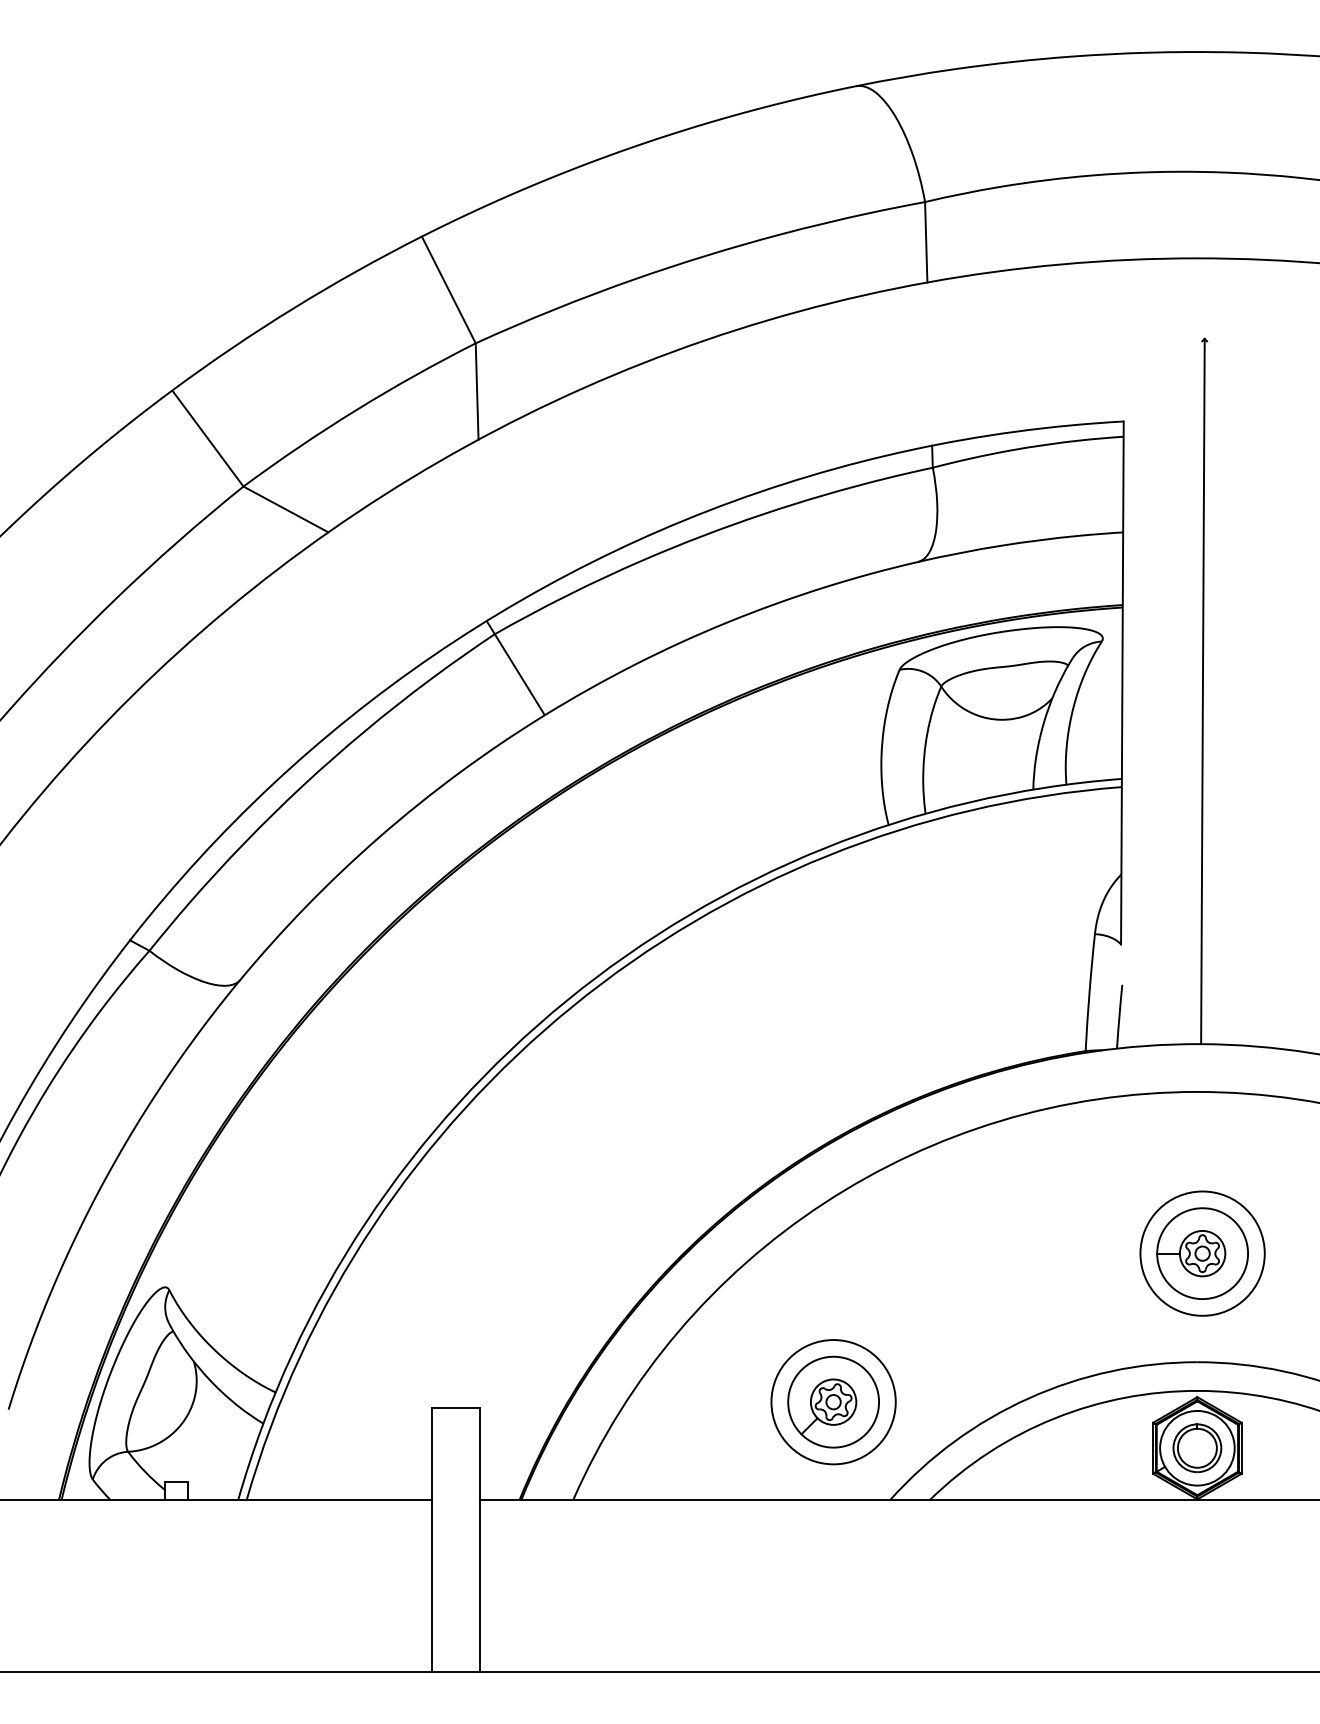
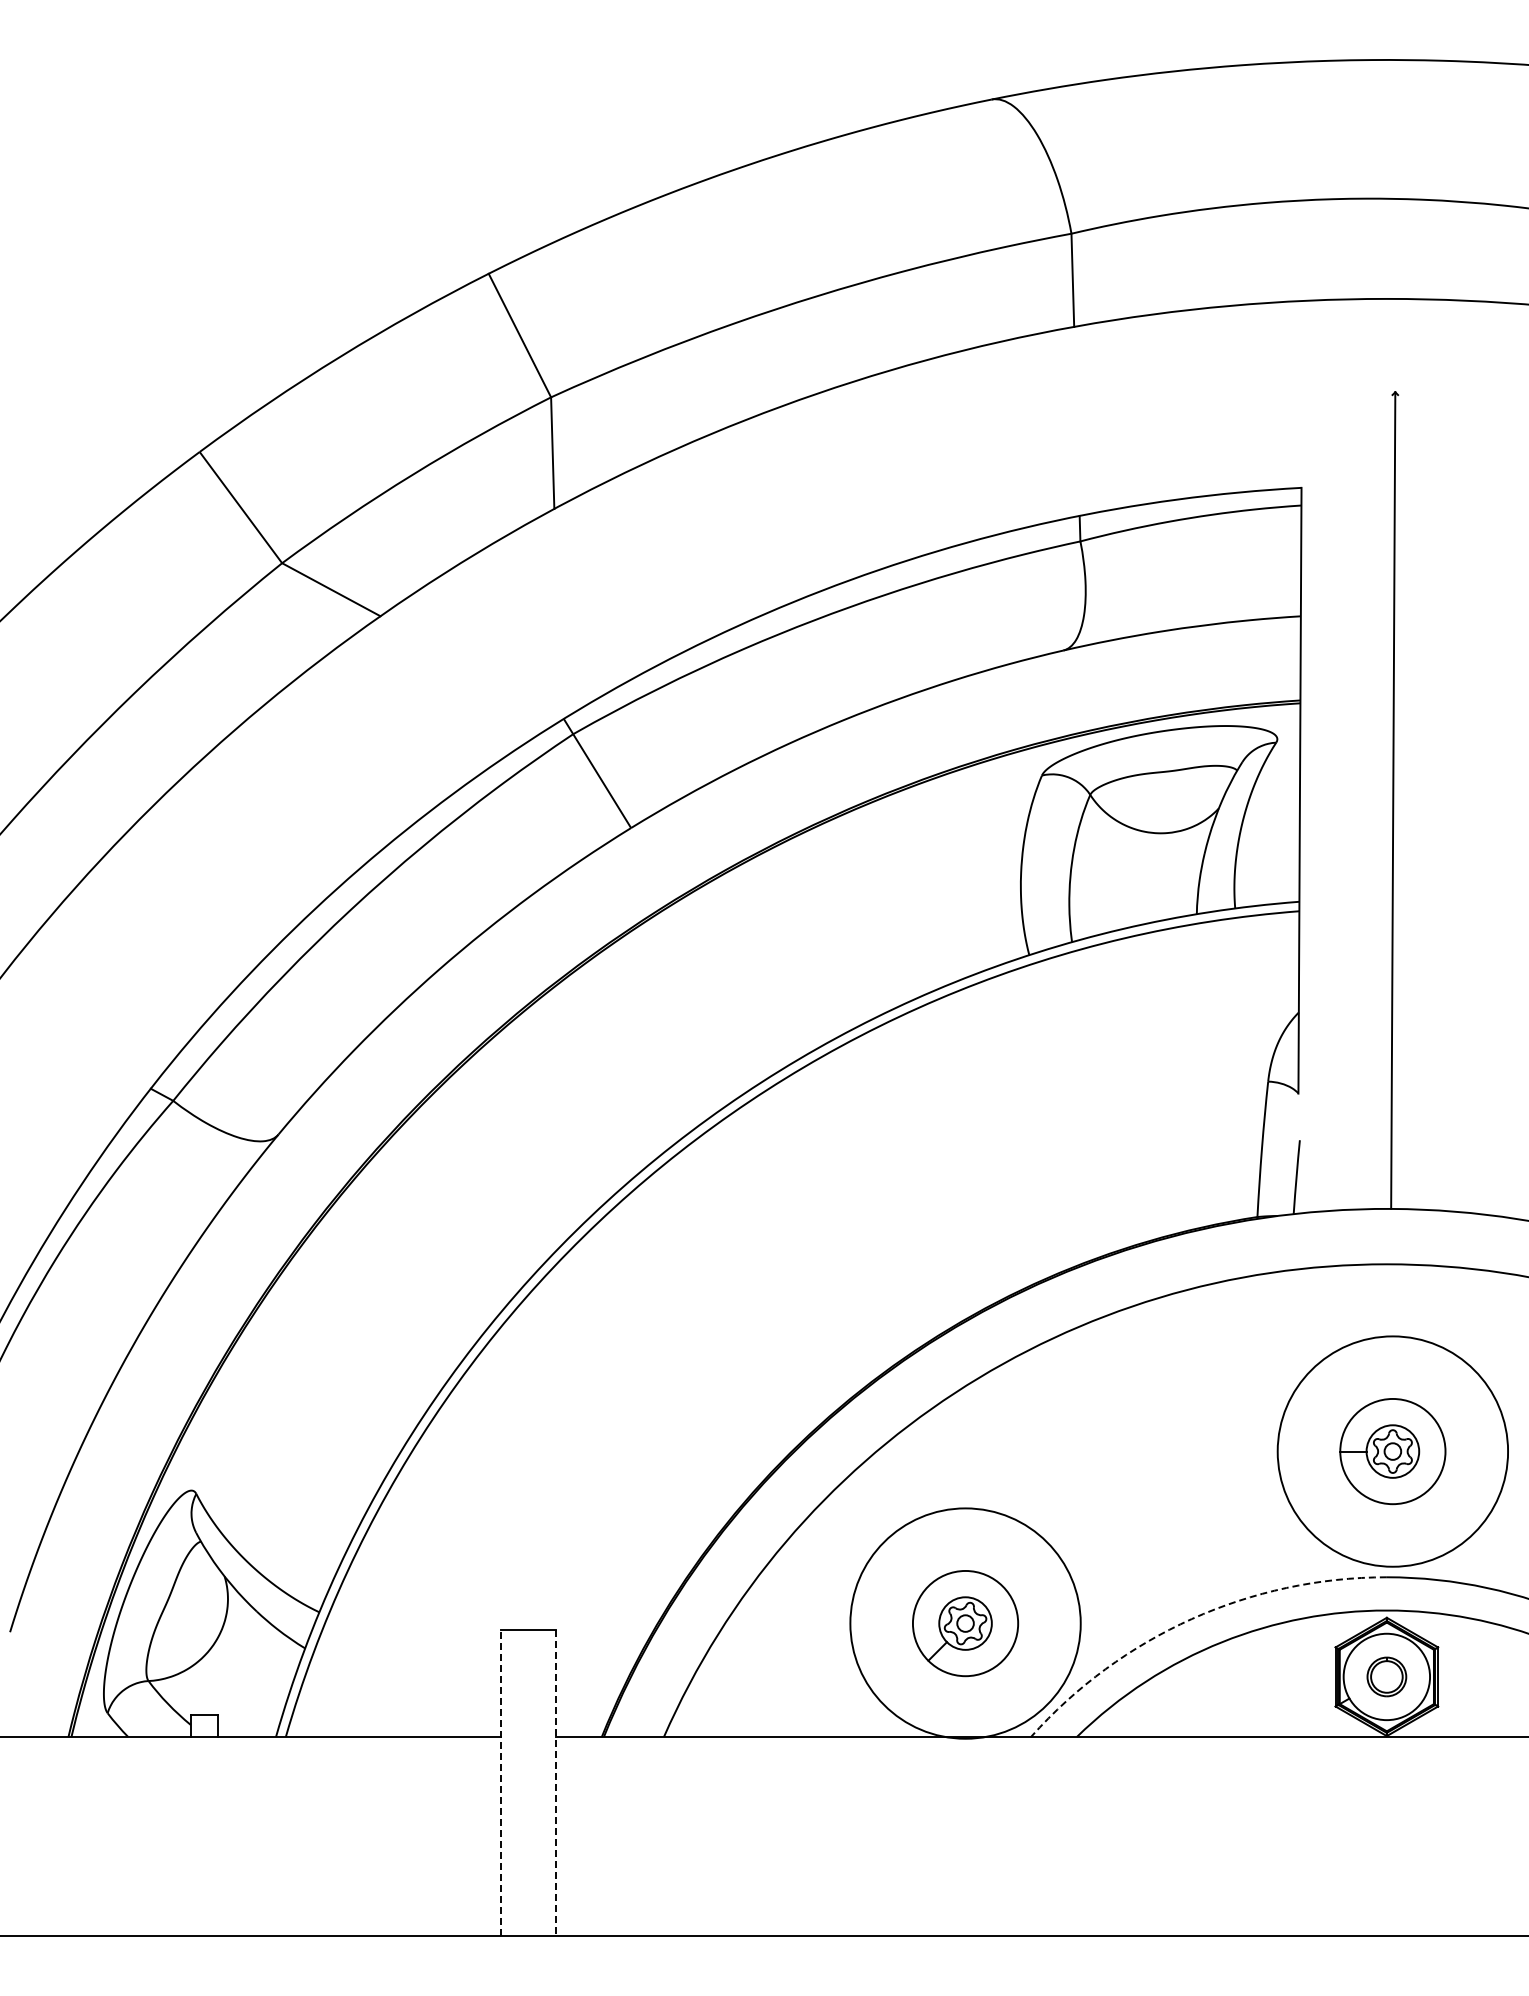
circle: (1202, 1253) -> (1392, 1451), size x1.6
arc: (1028, 1398) -> (1191, 1619), solid -> dashed
circle: (833, 1402) -> (965, 1623), size x1.6
part: (1197, 1447) -> (1386, 1676), size x0.7
line: (432, 1539) -> (500, 1782), solid -> dashed
line: (480, 1540) -> (556, 1783), solid -> dashed

